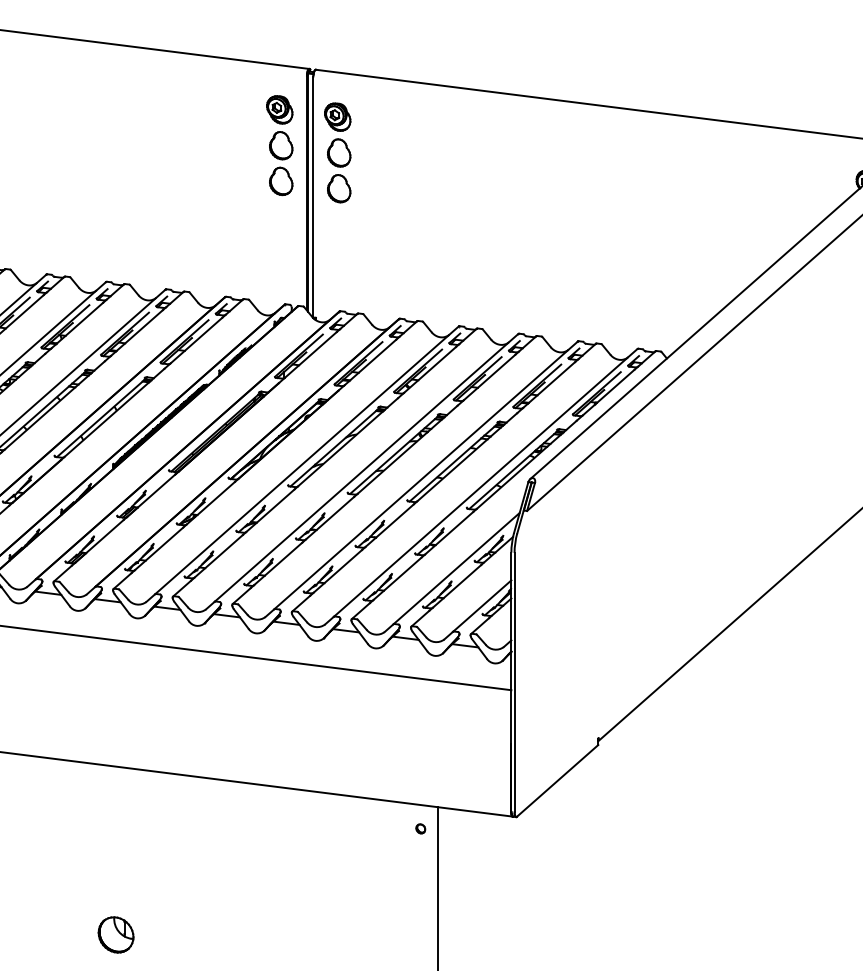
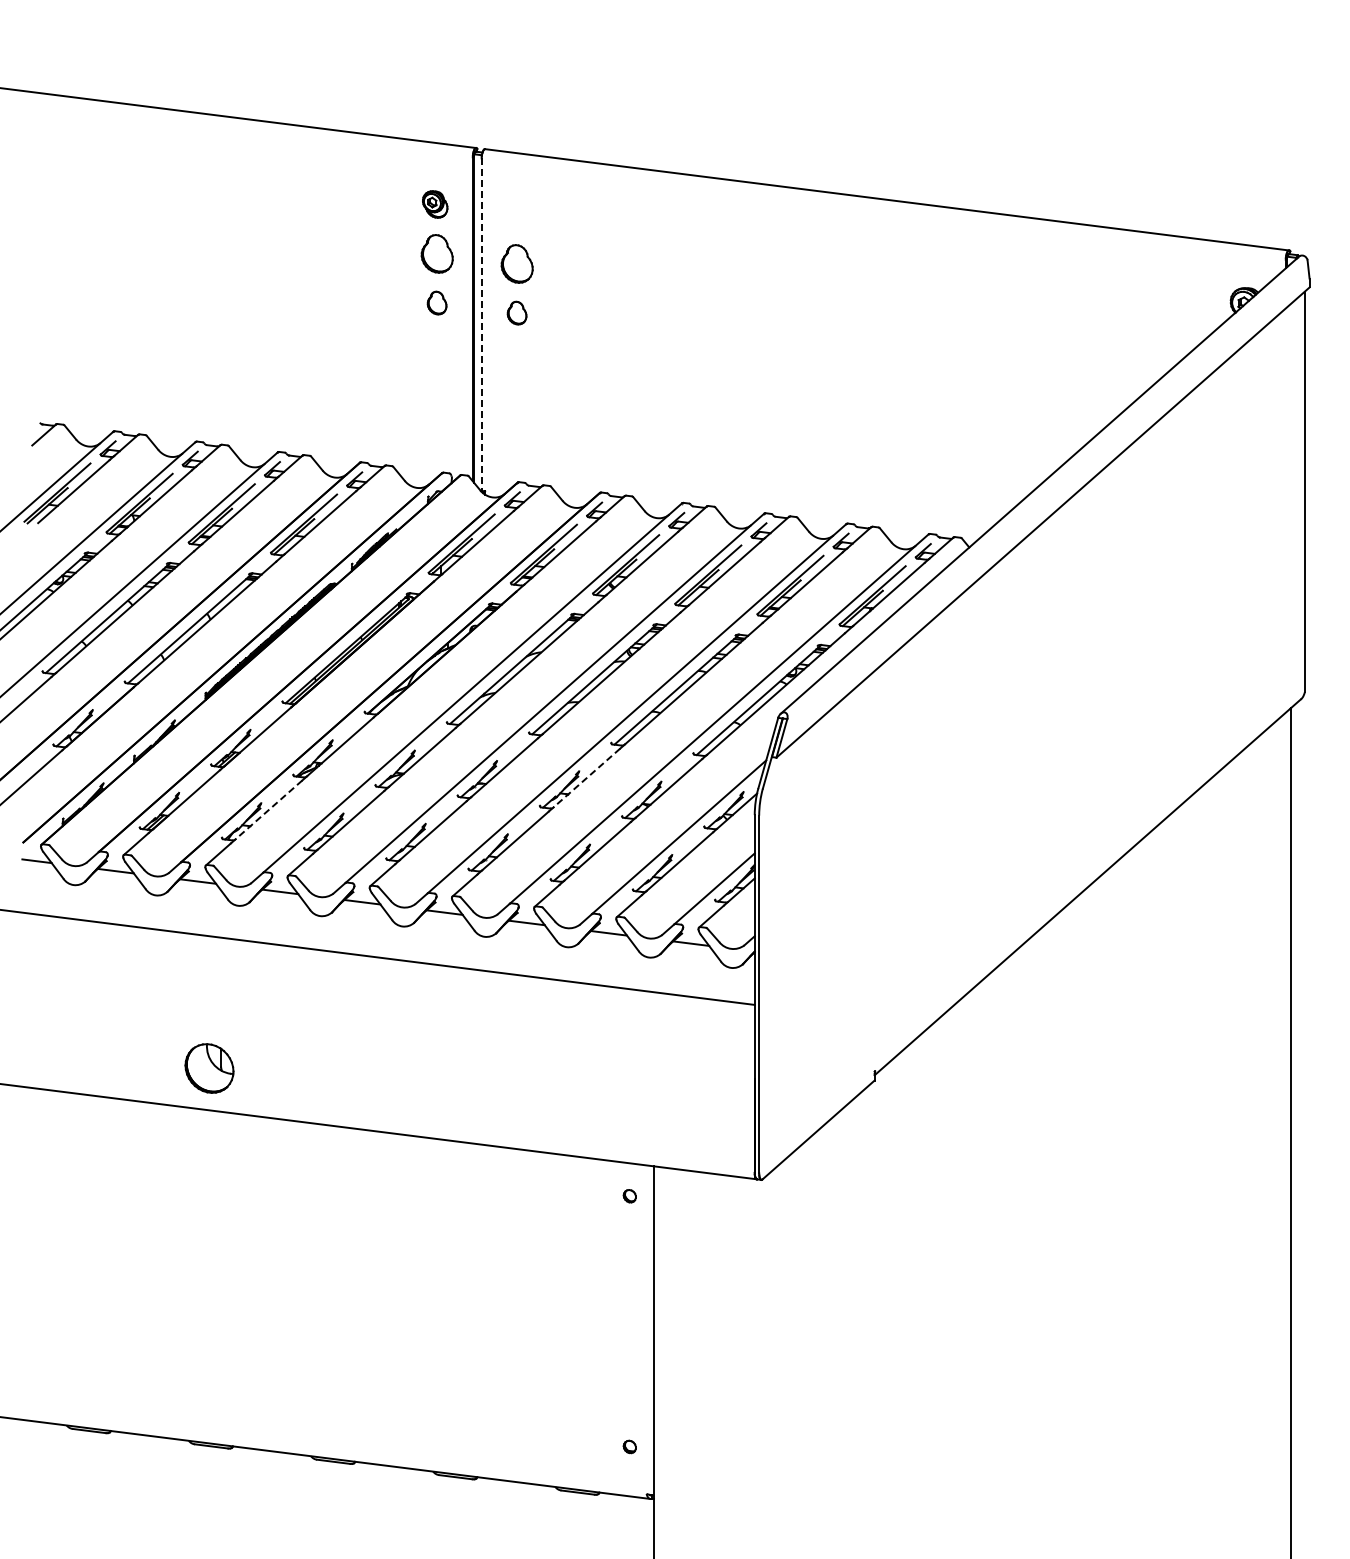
part: (279, 109) -> (434, 204), size x0.7
part: (337, 117) -> (514, 214), removed
part: (280, 180) -> (436, 302), size x0.6
part: (338, 188) -> (516, 312), size x0.6
line: (313, 197) -> (481, 325), solid -> dashed
line: (389, 526) -> (586, 778), solid -> dashed
line: (158, 549) -> (268, 810), solid -> dashed
part: (116, 934) -> (209, 1068), moved

